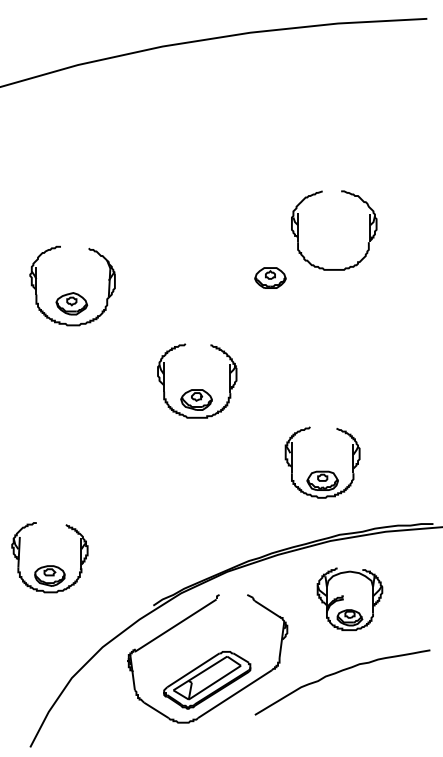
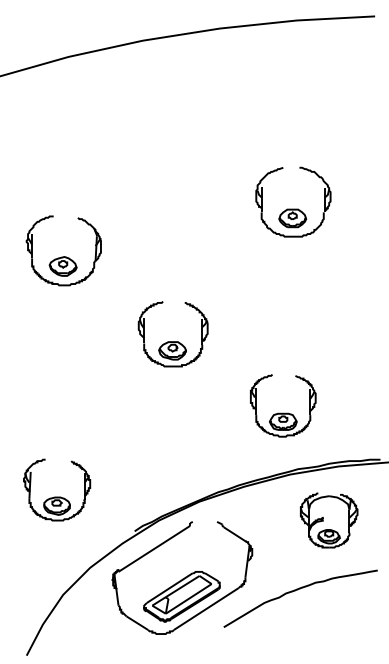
part: (270, 277) -> (292, 217), moved
part: (49, 565) -> (56, 496), moved
part: (349, 598) -> (328, 519), moved

